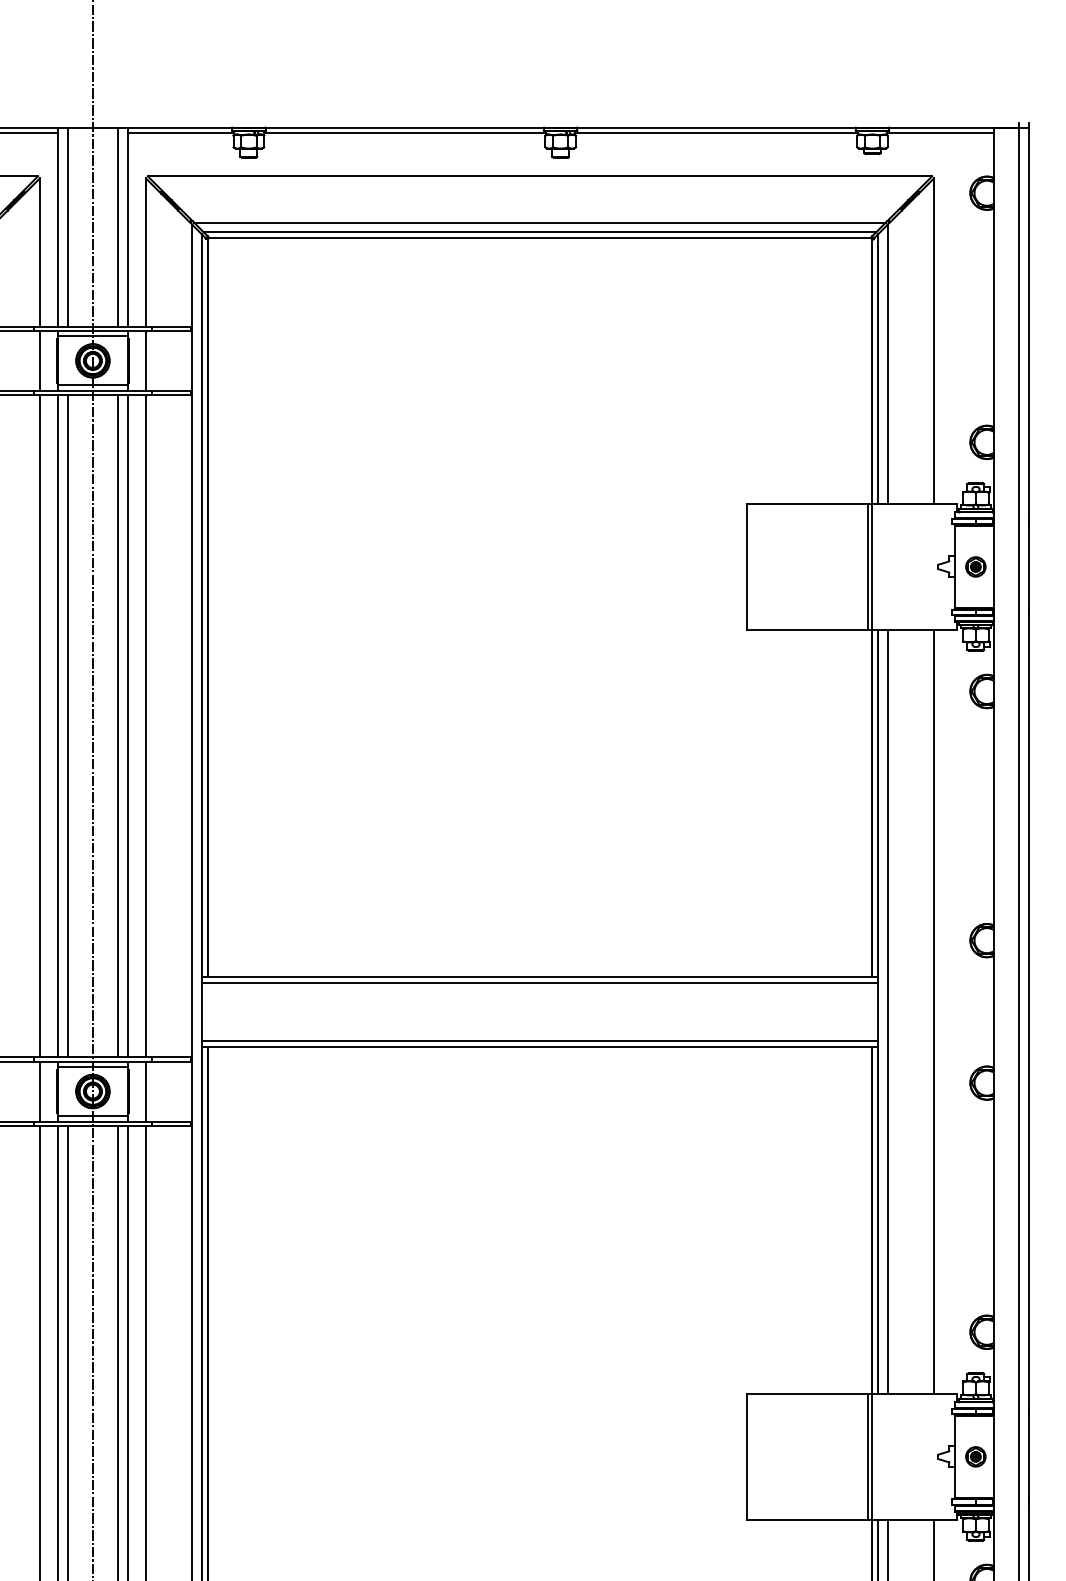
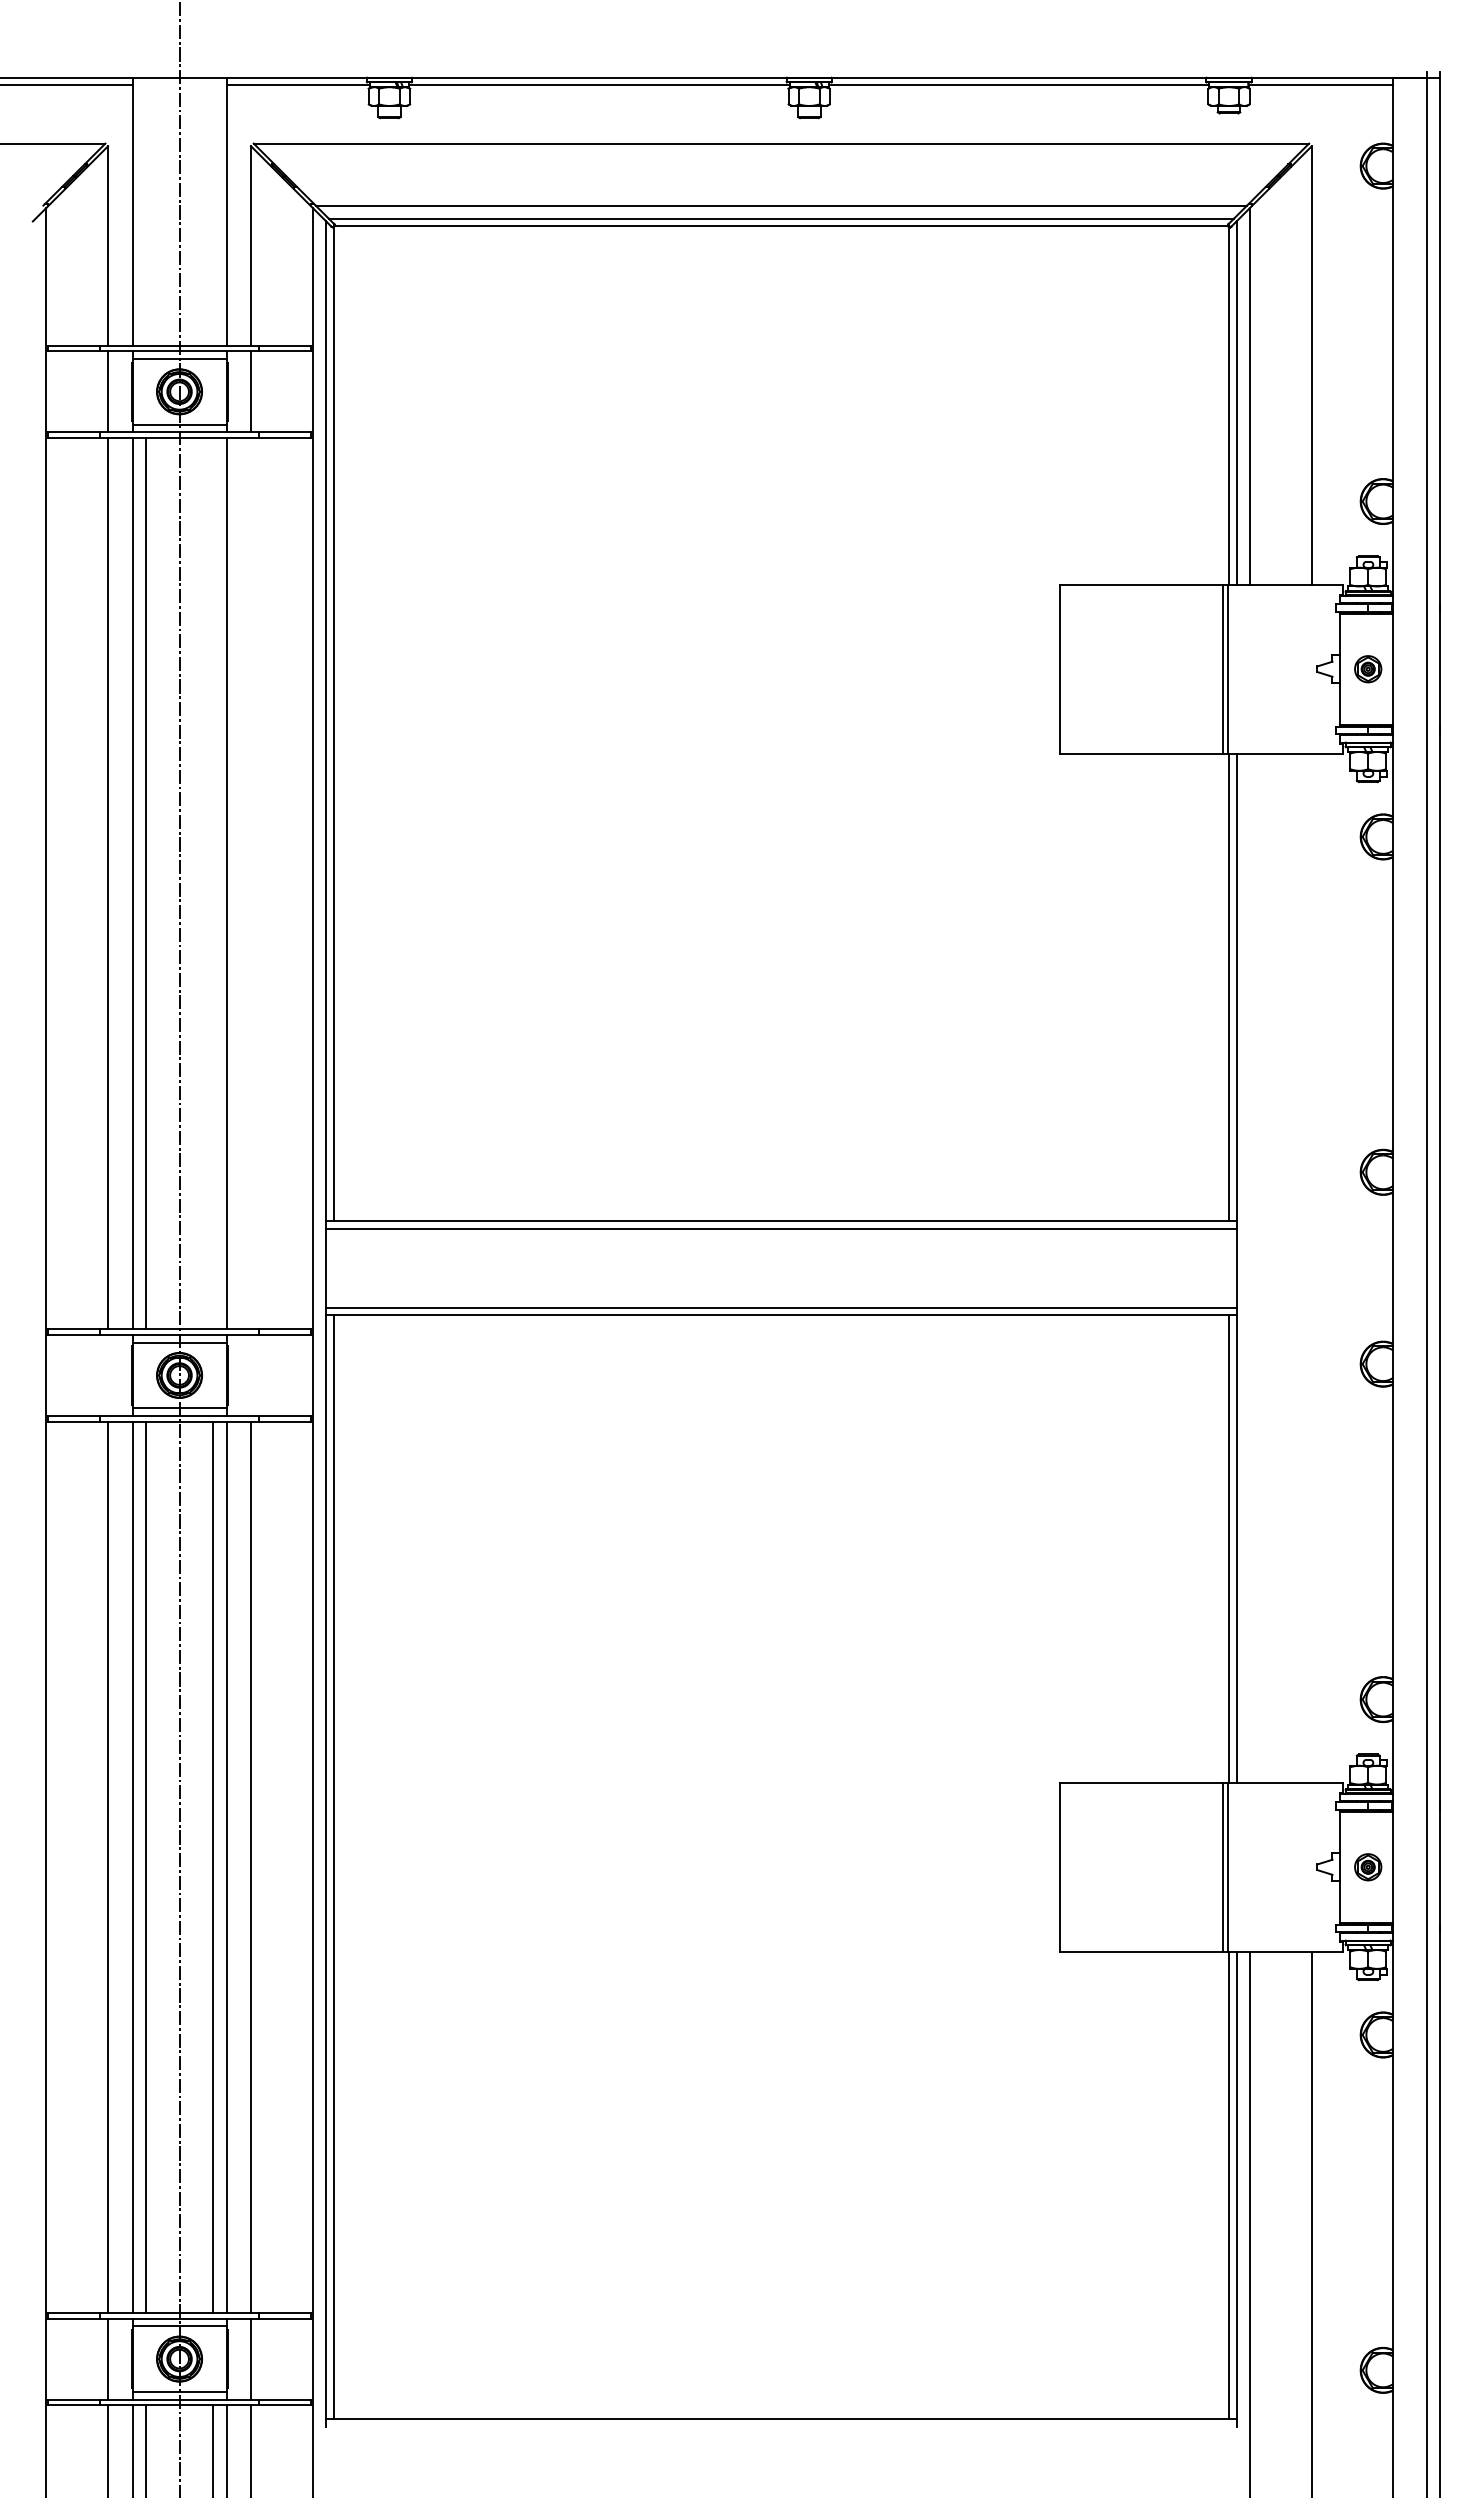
line: (67, 226) -> (145, 211), removed
line: (118, 226) -> (213, 211), removed
line: (118, 726) -> (213, 883), removed
line: (146, 726) -> (251, 883), removed
line: (887, 1011) -> (1249, 1267), removed
line: (933, 1011) -> (1311, 1267), removed
line: (40, 1091) -> (108, 1375), removed
line: (146, 1091) -> (251, 1375), removed

